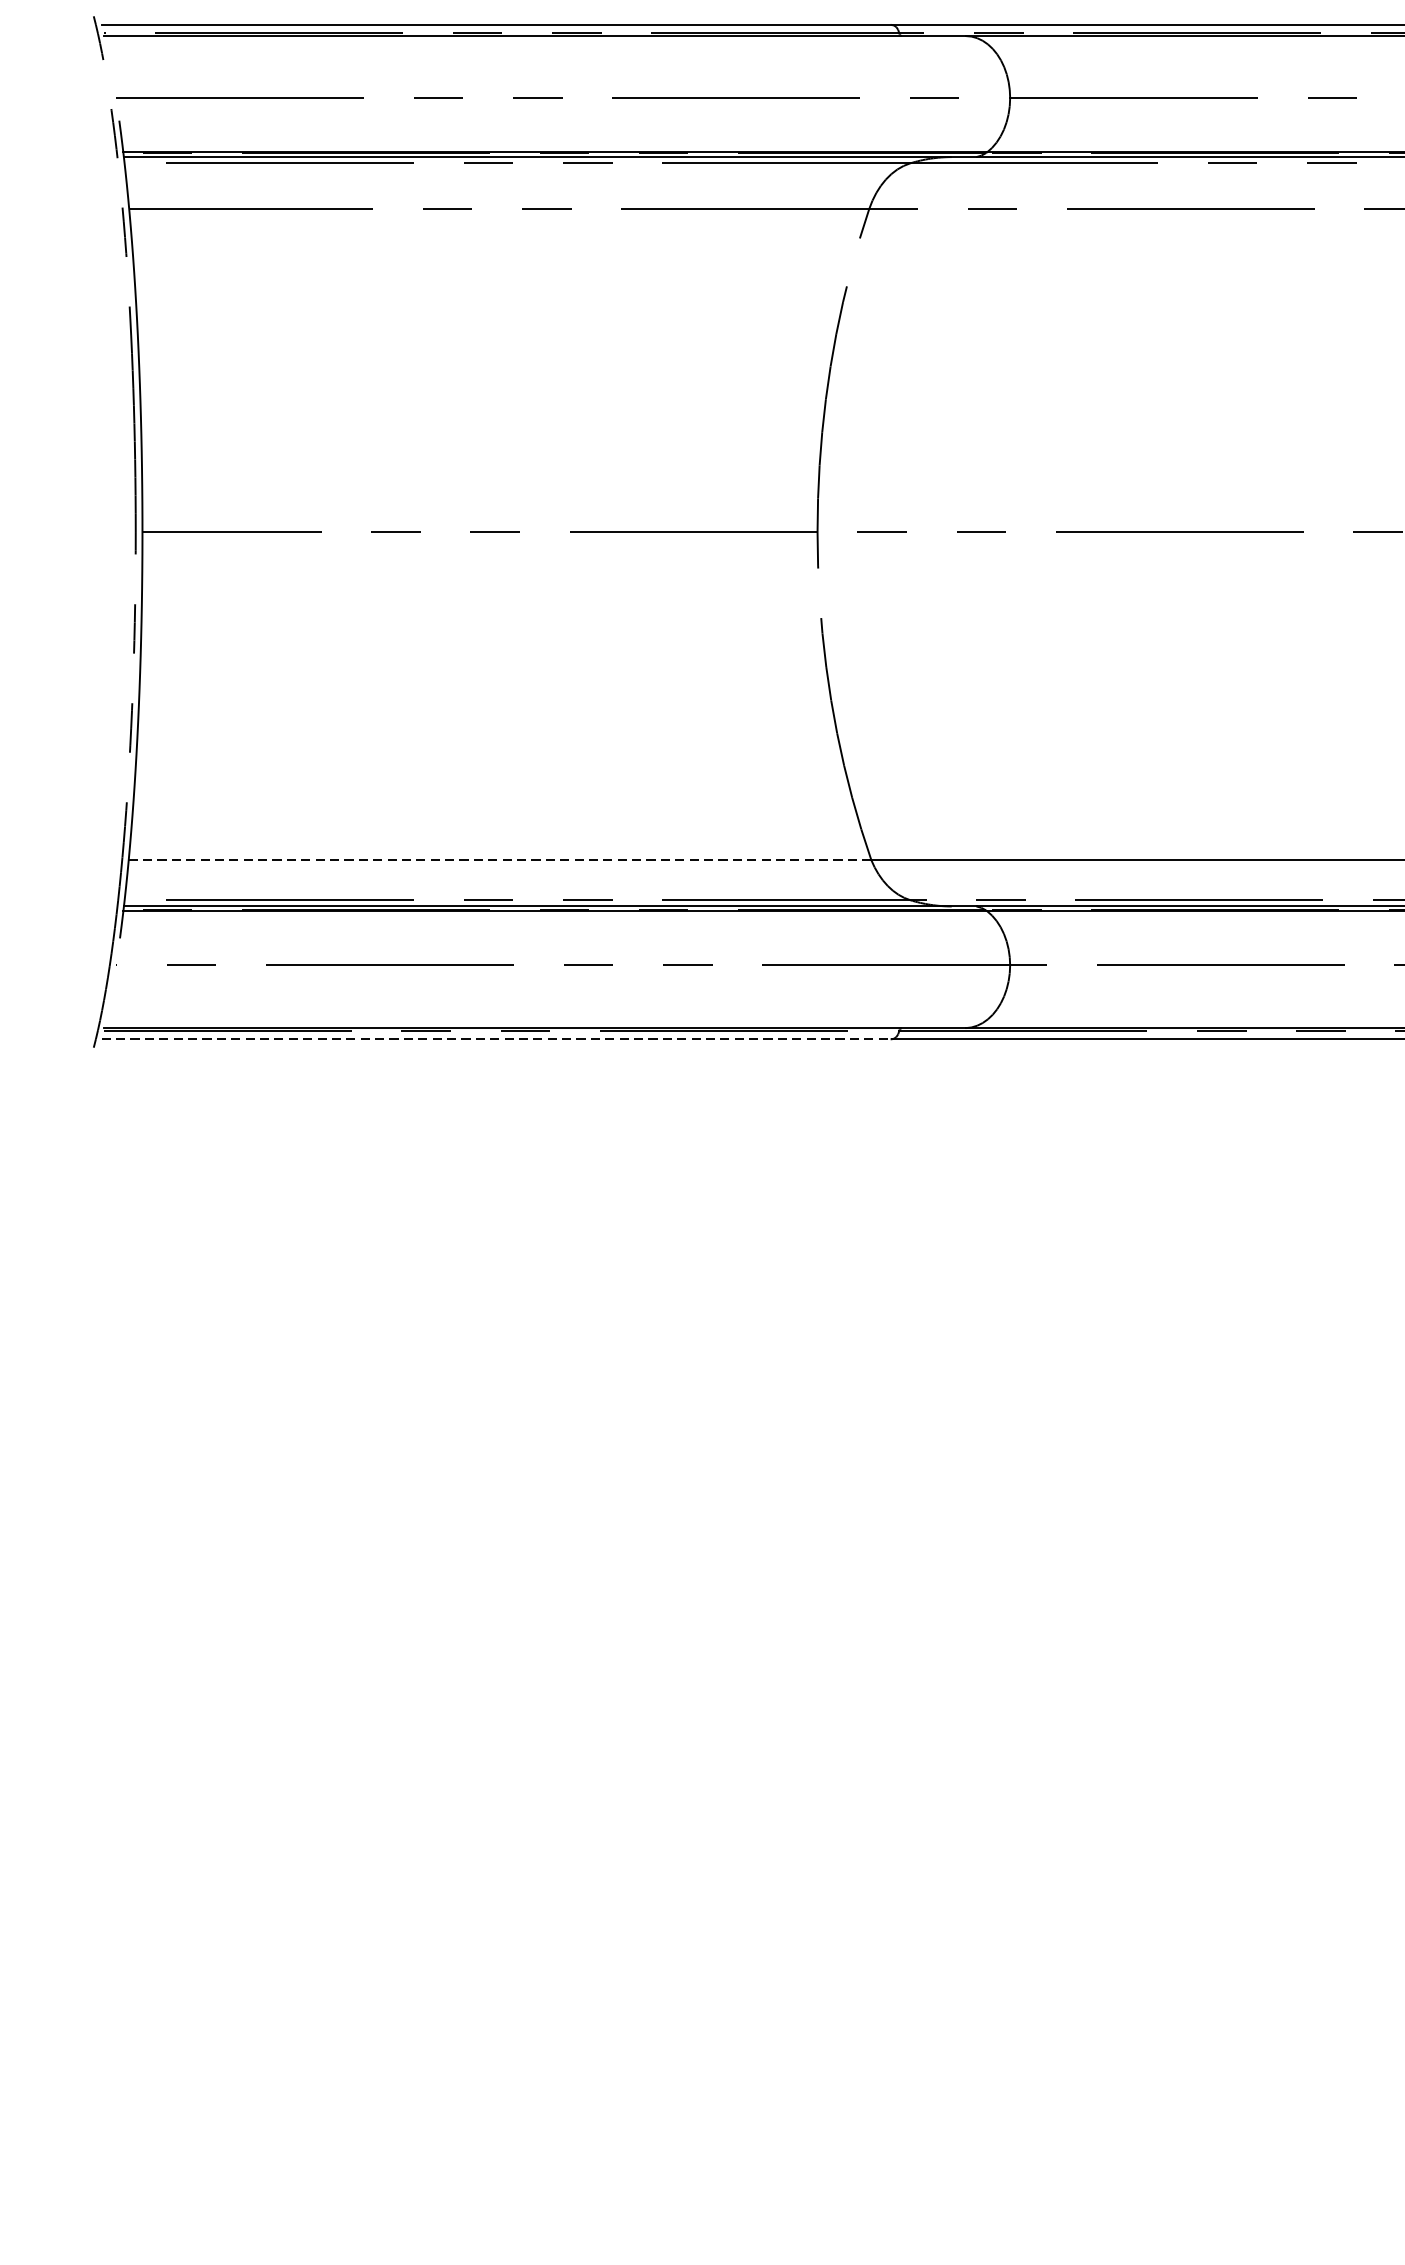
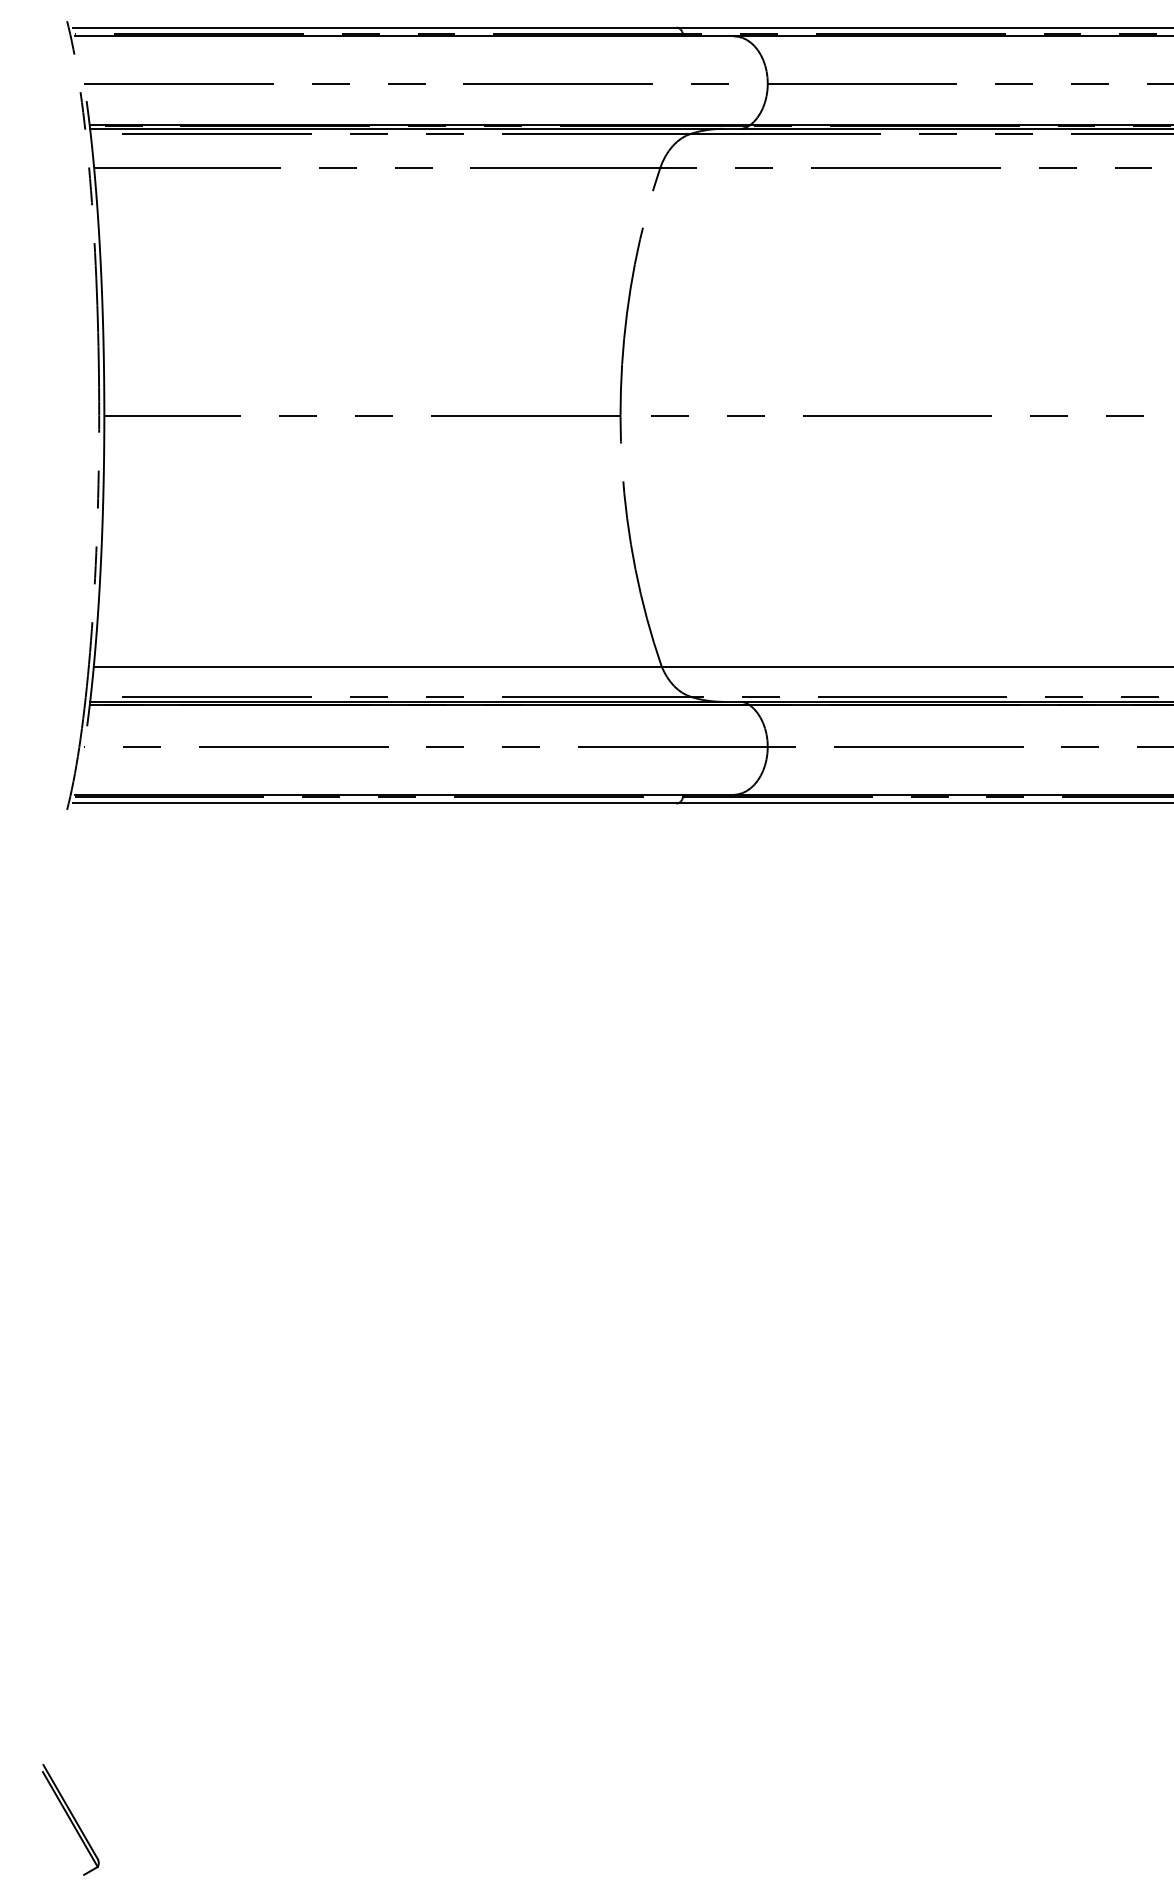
line: (499, 860) -> (377, 666), dashed -> solid
line: (497, 1039) -> (375, 803), dashed -> solid

